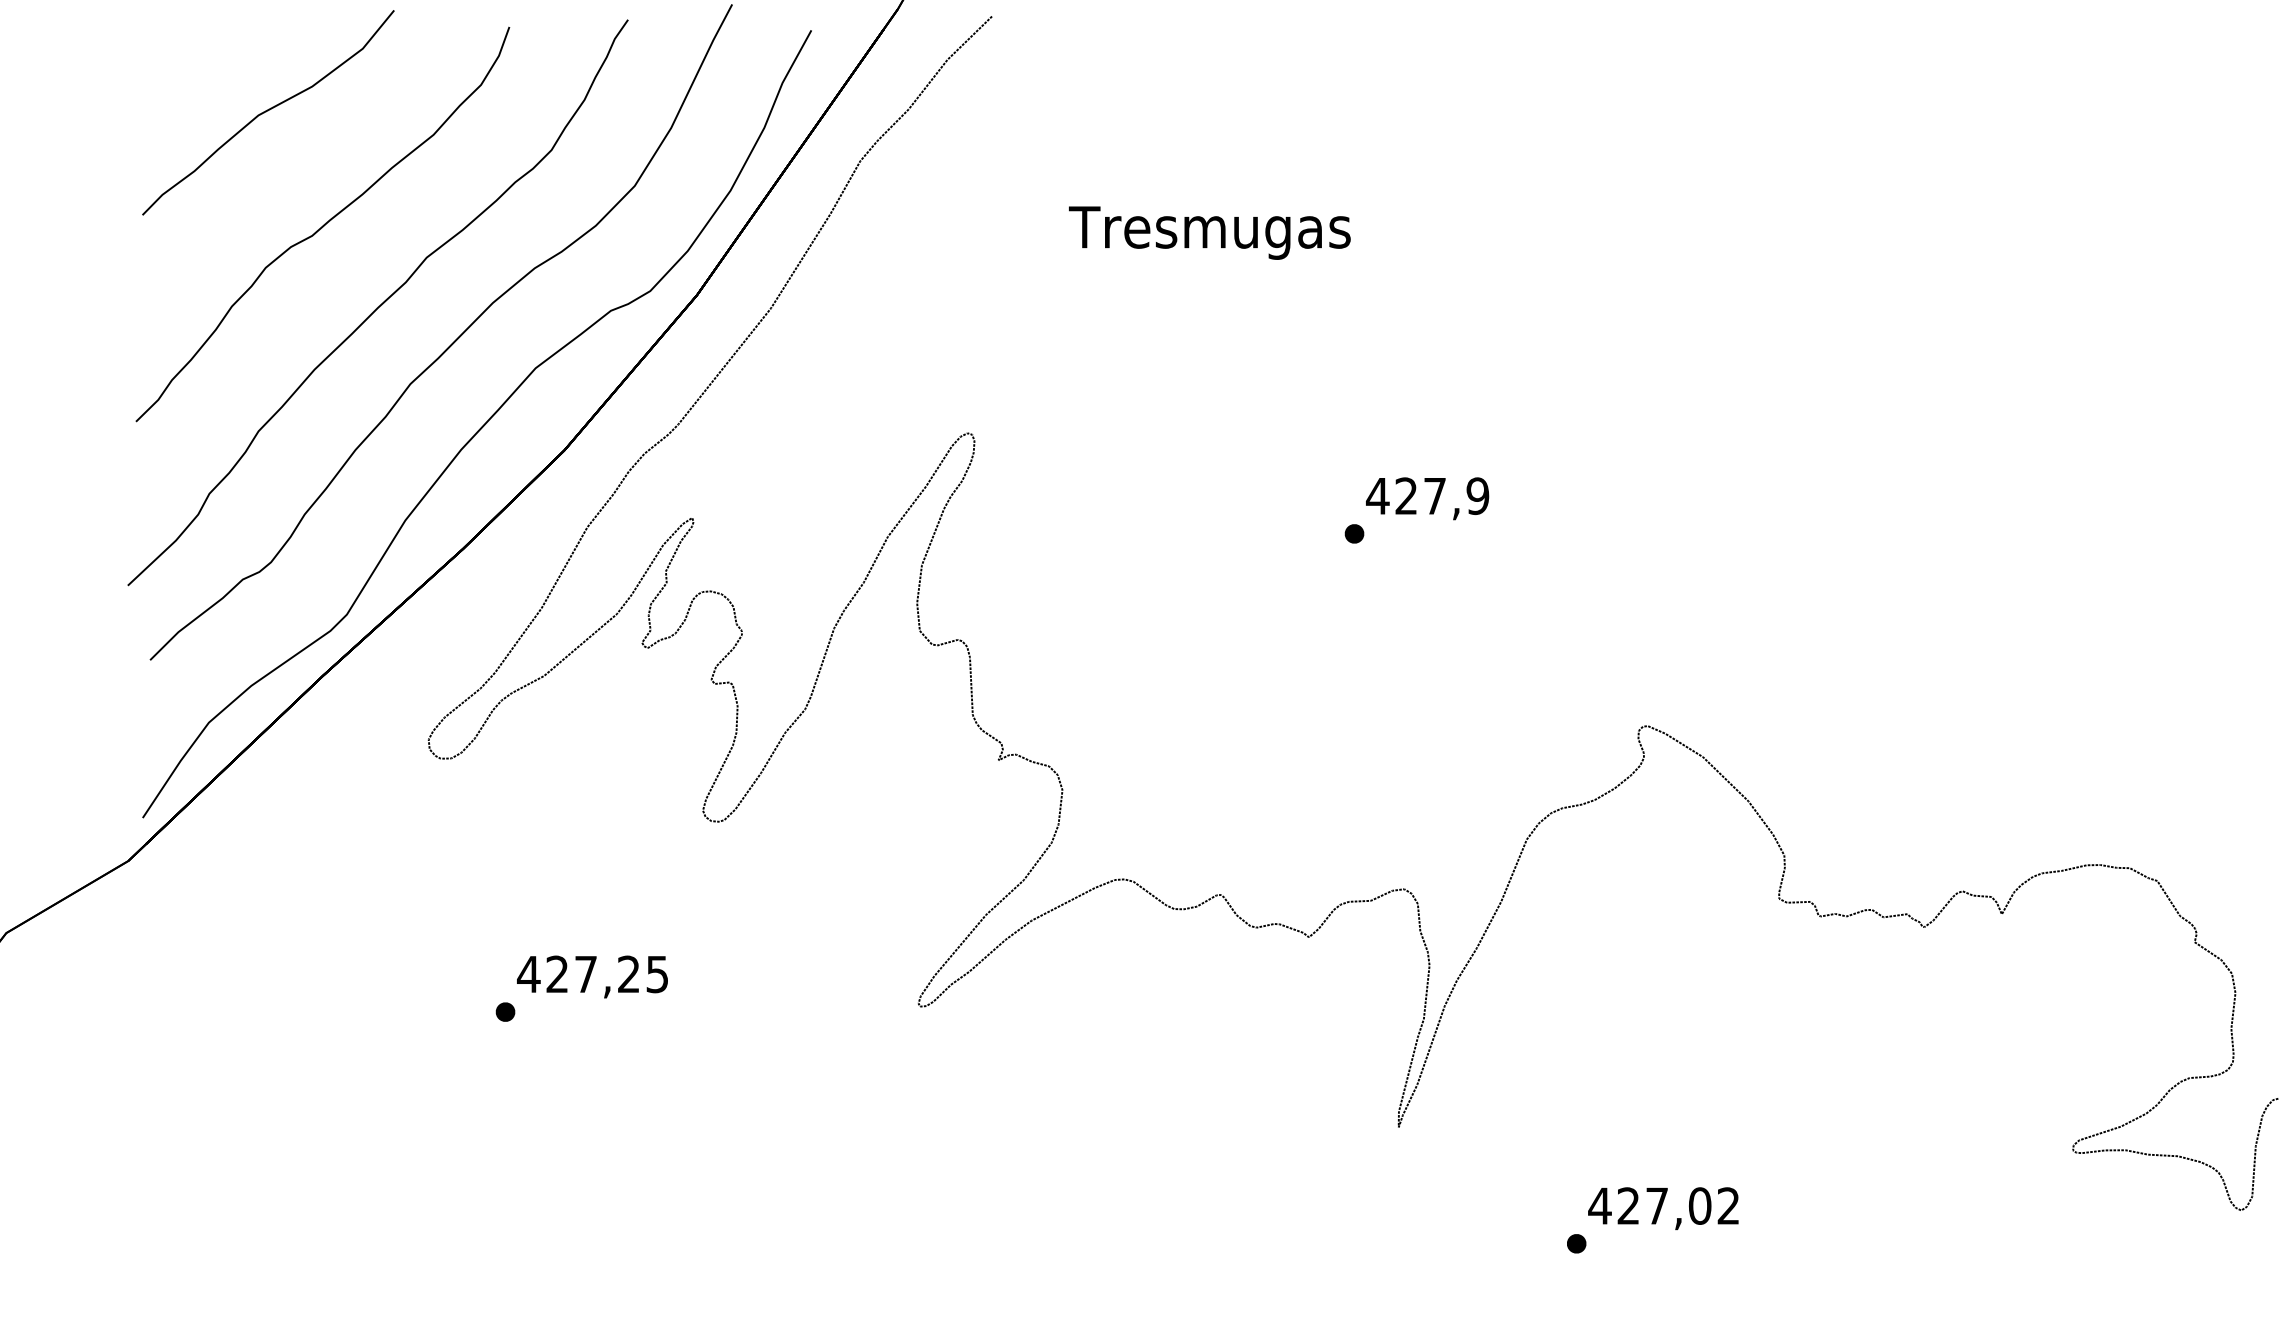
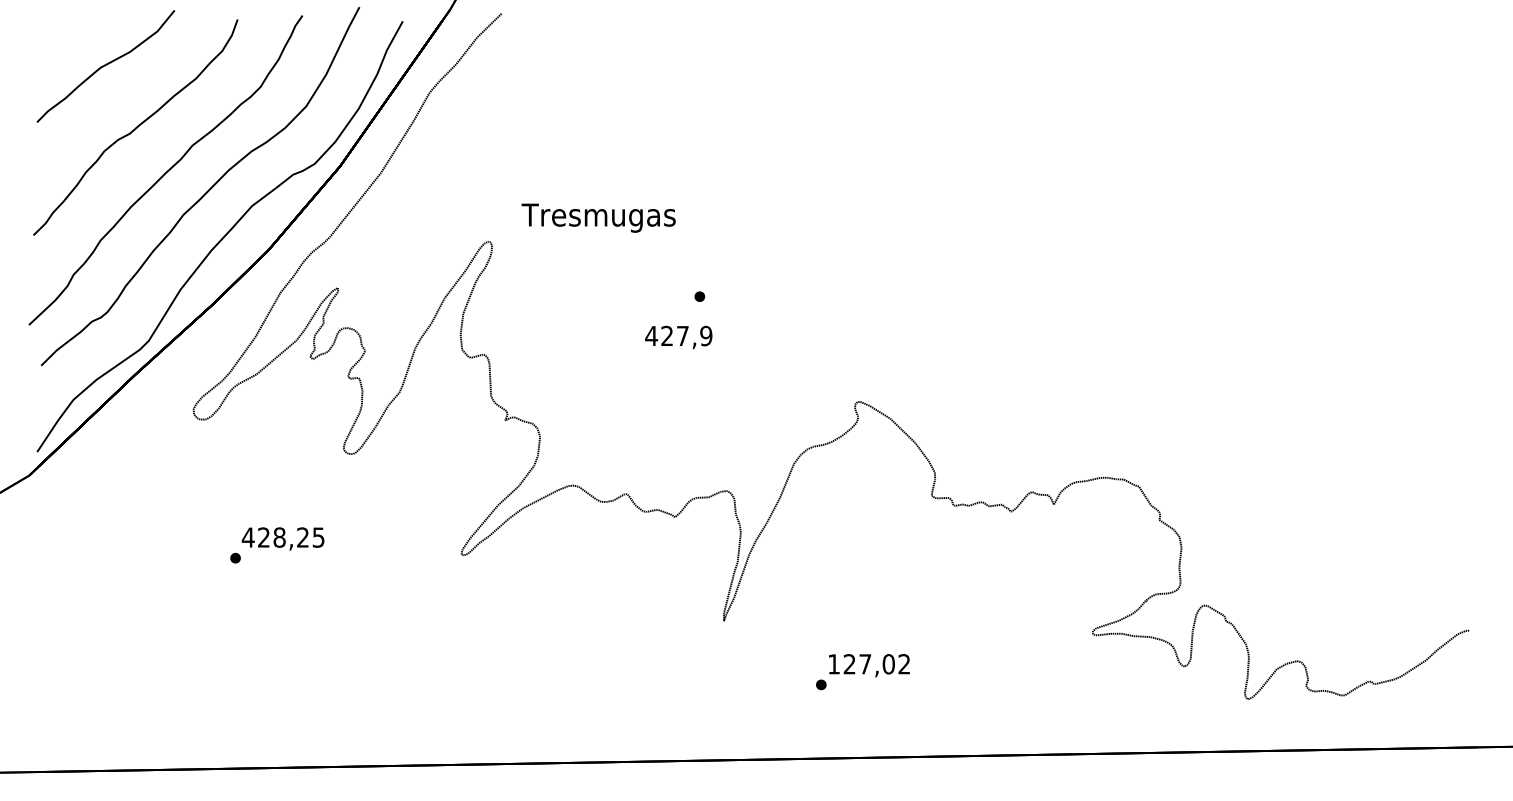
text: (1209, 231) -> (598, 217), moved
text: (1427, 498) -> (678, 337), moved
text: (585, 974) -> (279, 537), 427,25 -> 428,25
text: (1598, 1206) -> (833, 664), 427,02 -> 127,02

